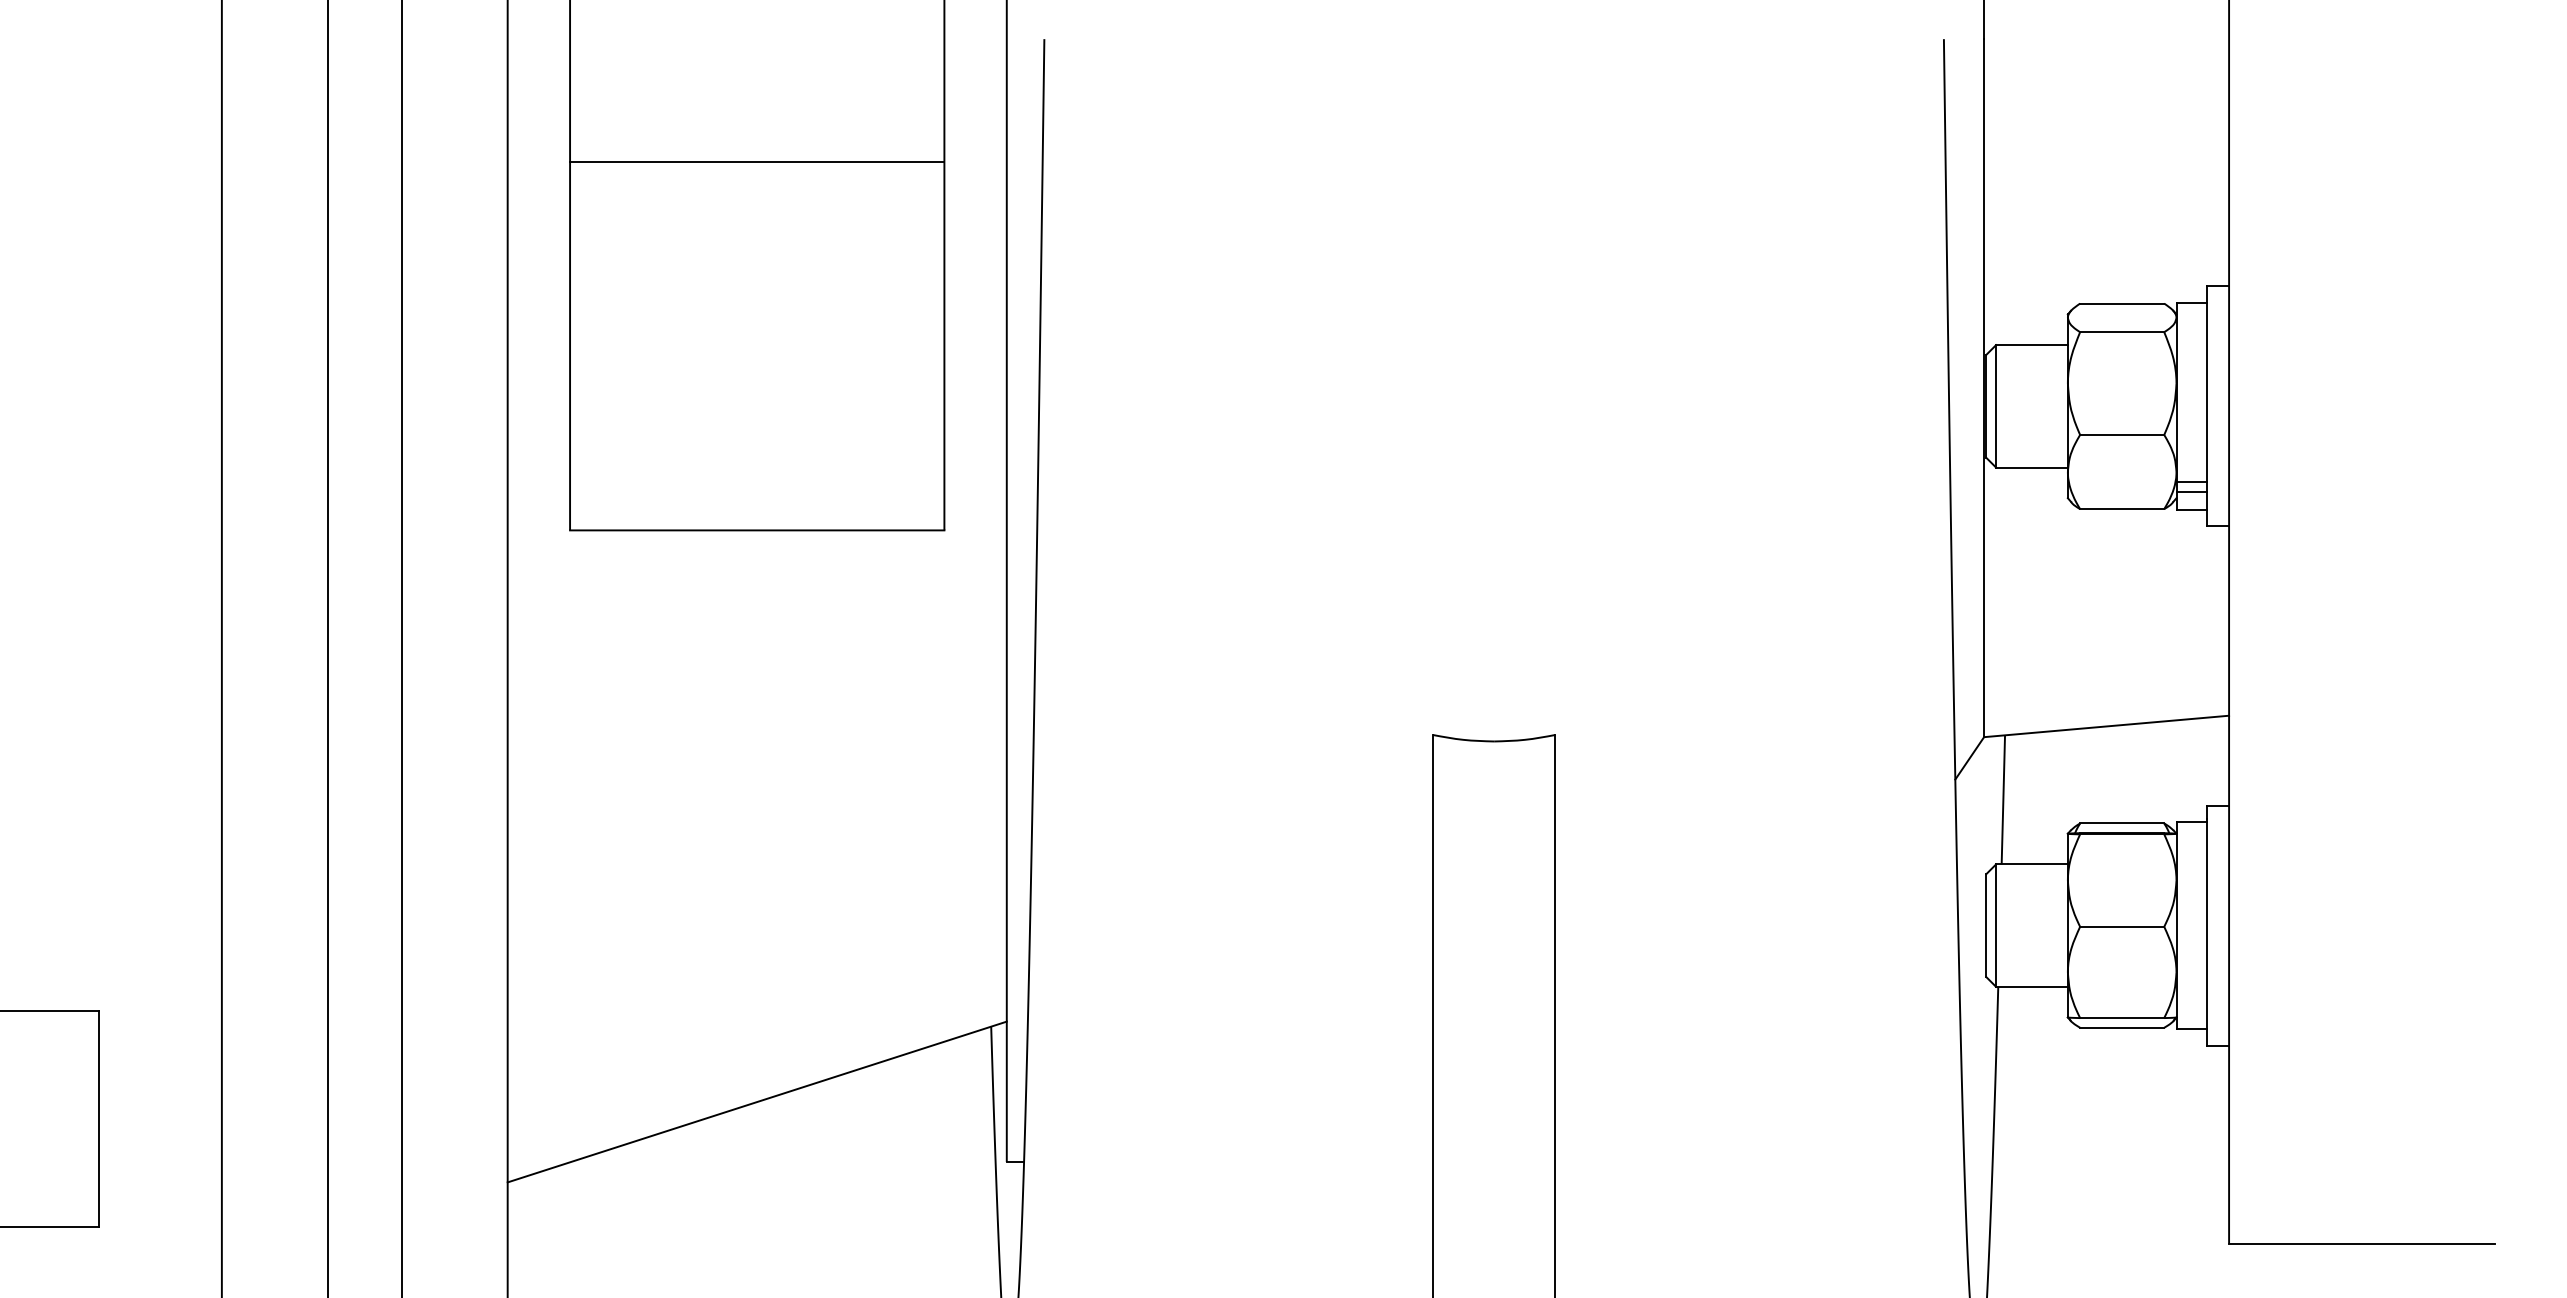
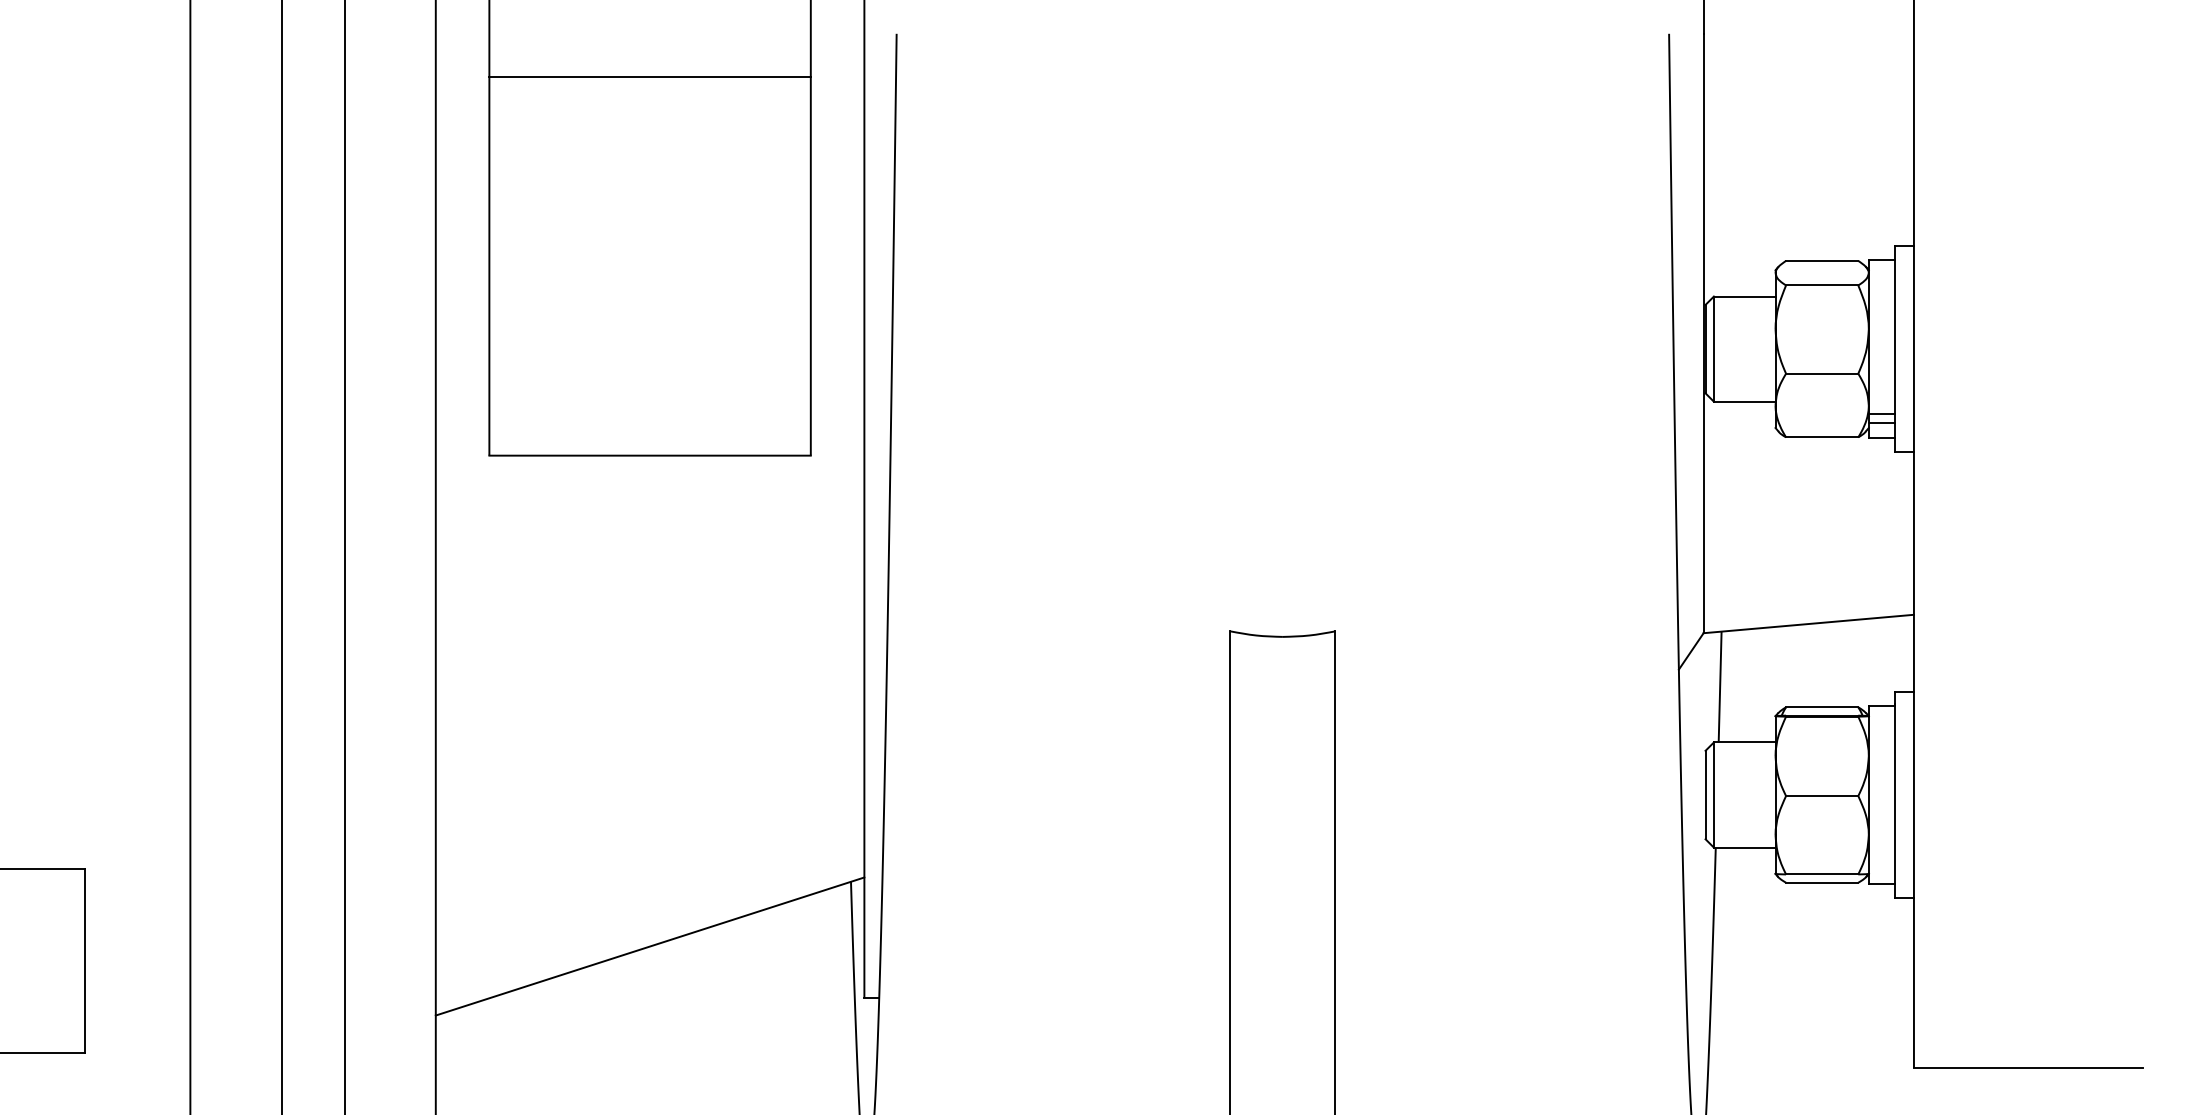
line: (757, 161) -> (650, 77), moved

